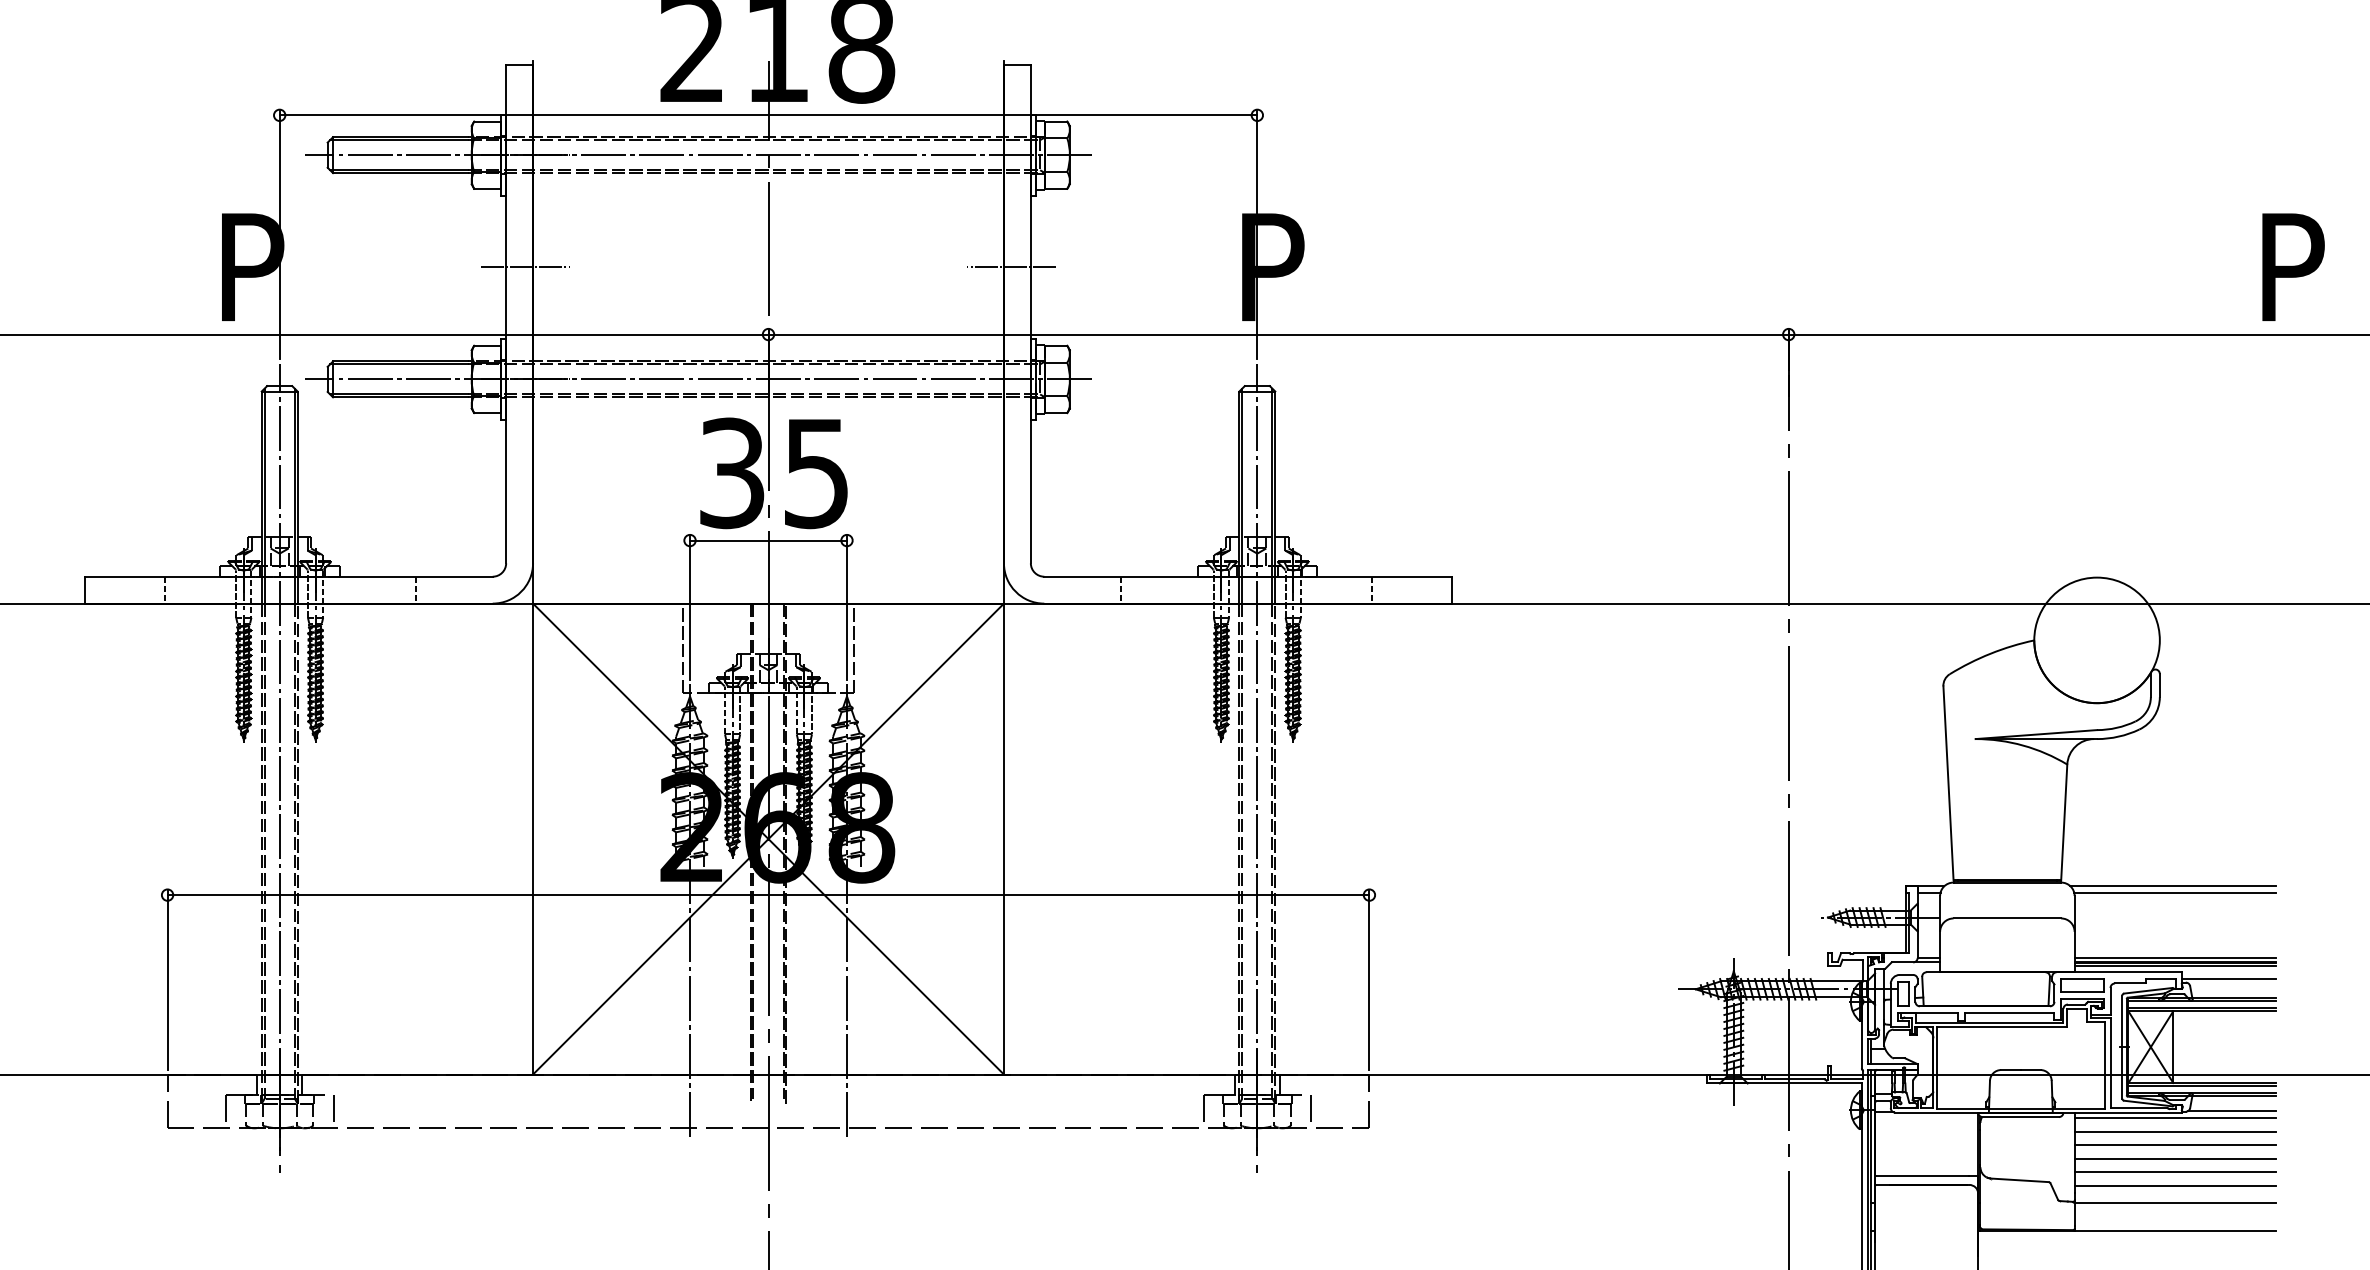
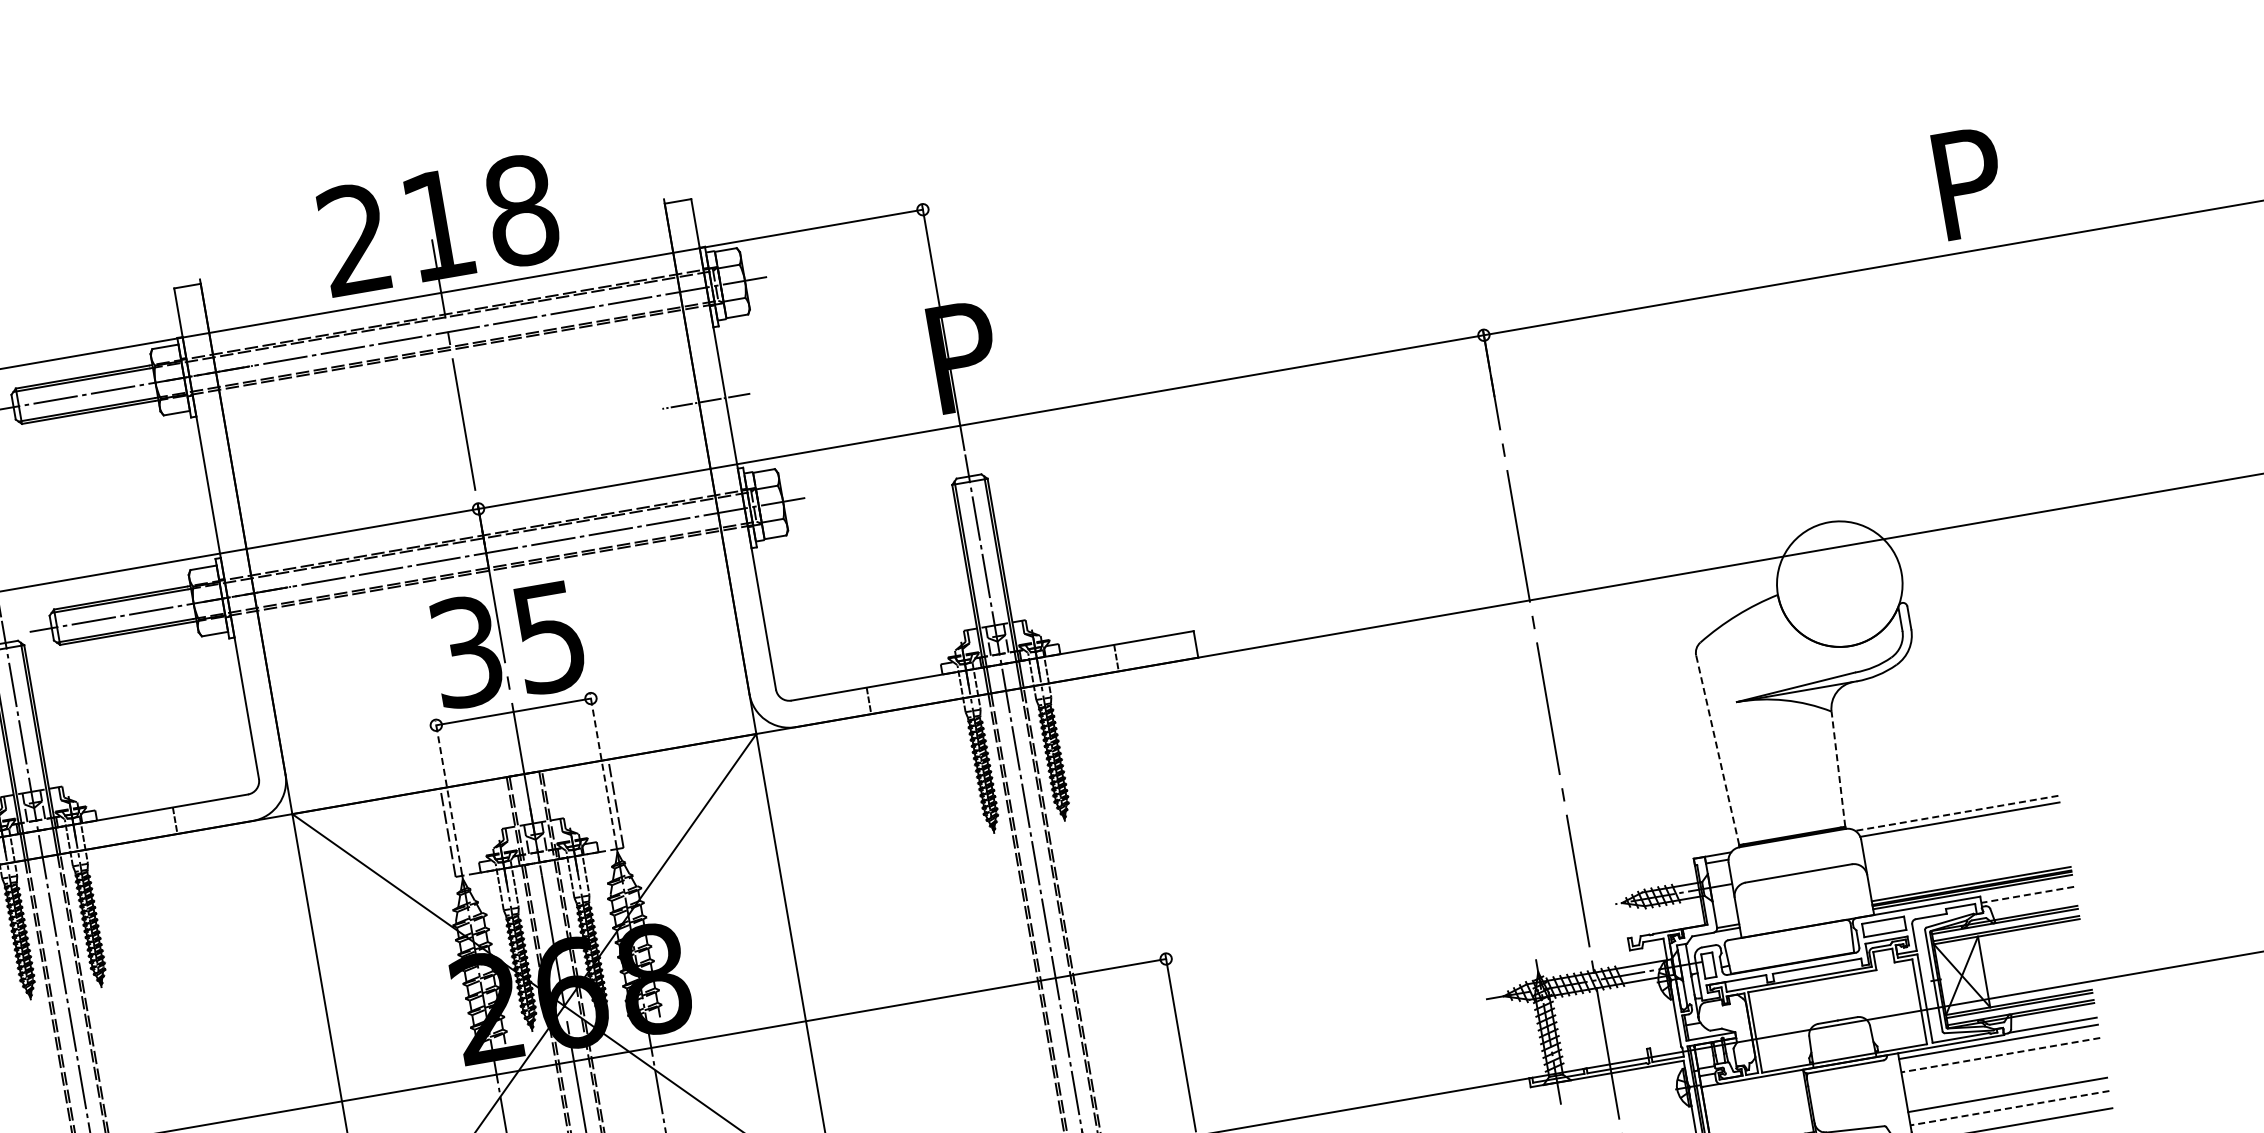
line: (525, 267) -> (227, 484), removed
line: (690, 607) -> (448, 791), solid -> dashed
line: (846, 607) -> (601, 764), solid -> dashed
line: (1948, 782) -> (1717, 749), solid -> dashed
line: (2064, 822) -> (1838, 769), solid -> dashed
line: (2172, 886) -> (1956, 813), solid -> dashed
line: (2228, 978) -> (2026, 894), solid -> dashed
line: (2175, 1131) -> (2000, 1054), solid -> dashed
line: (2175, 1145) -> (2003, 1068), removed
line: (2175, 1158) -> (2005, 1081), removed
line: (2175, 1185) -> (2009, 1107), solid -> dashed

